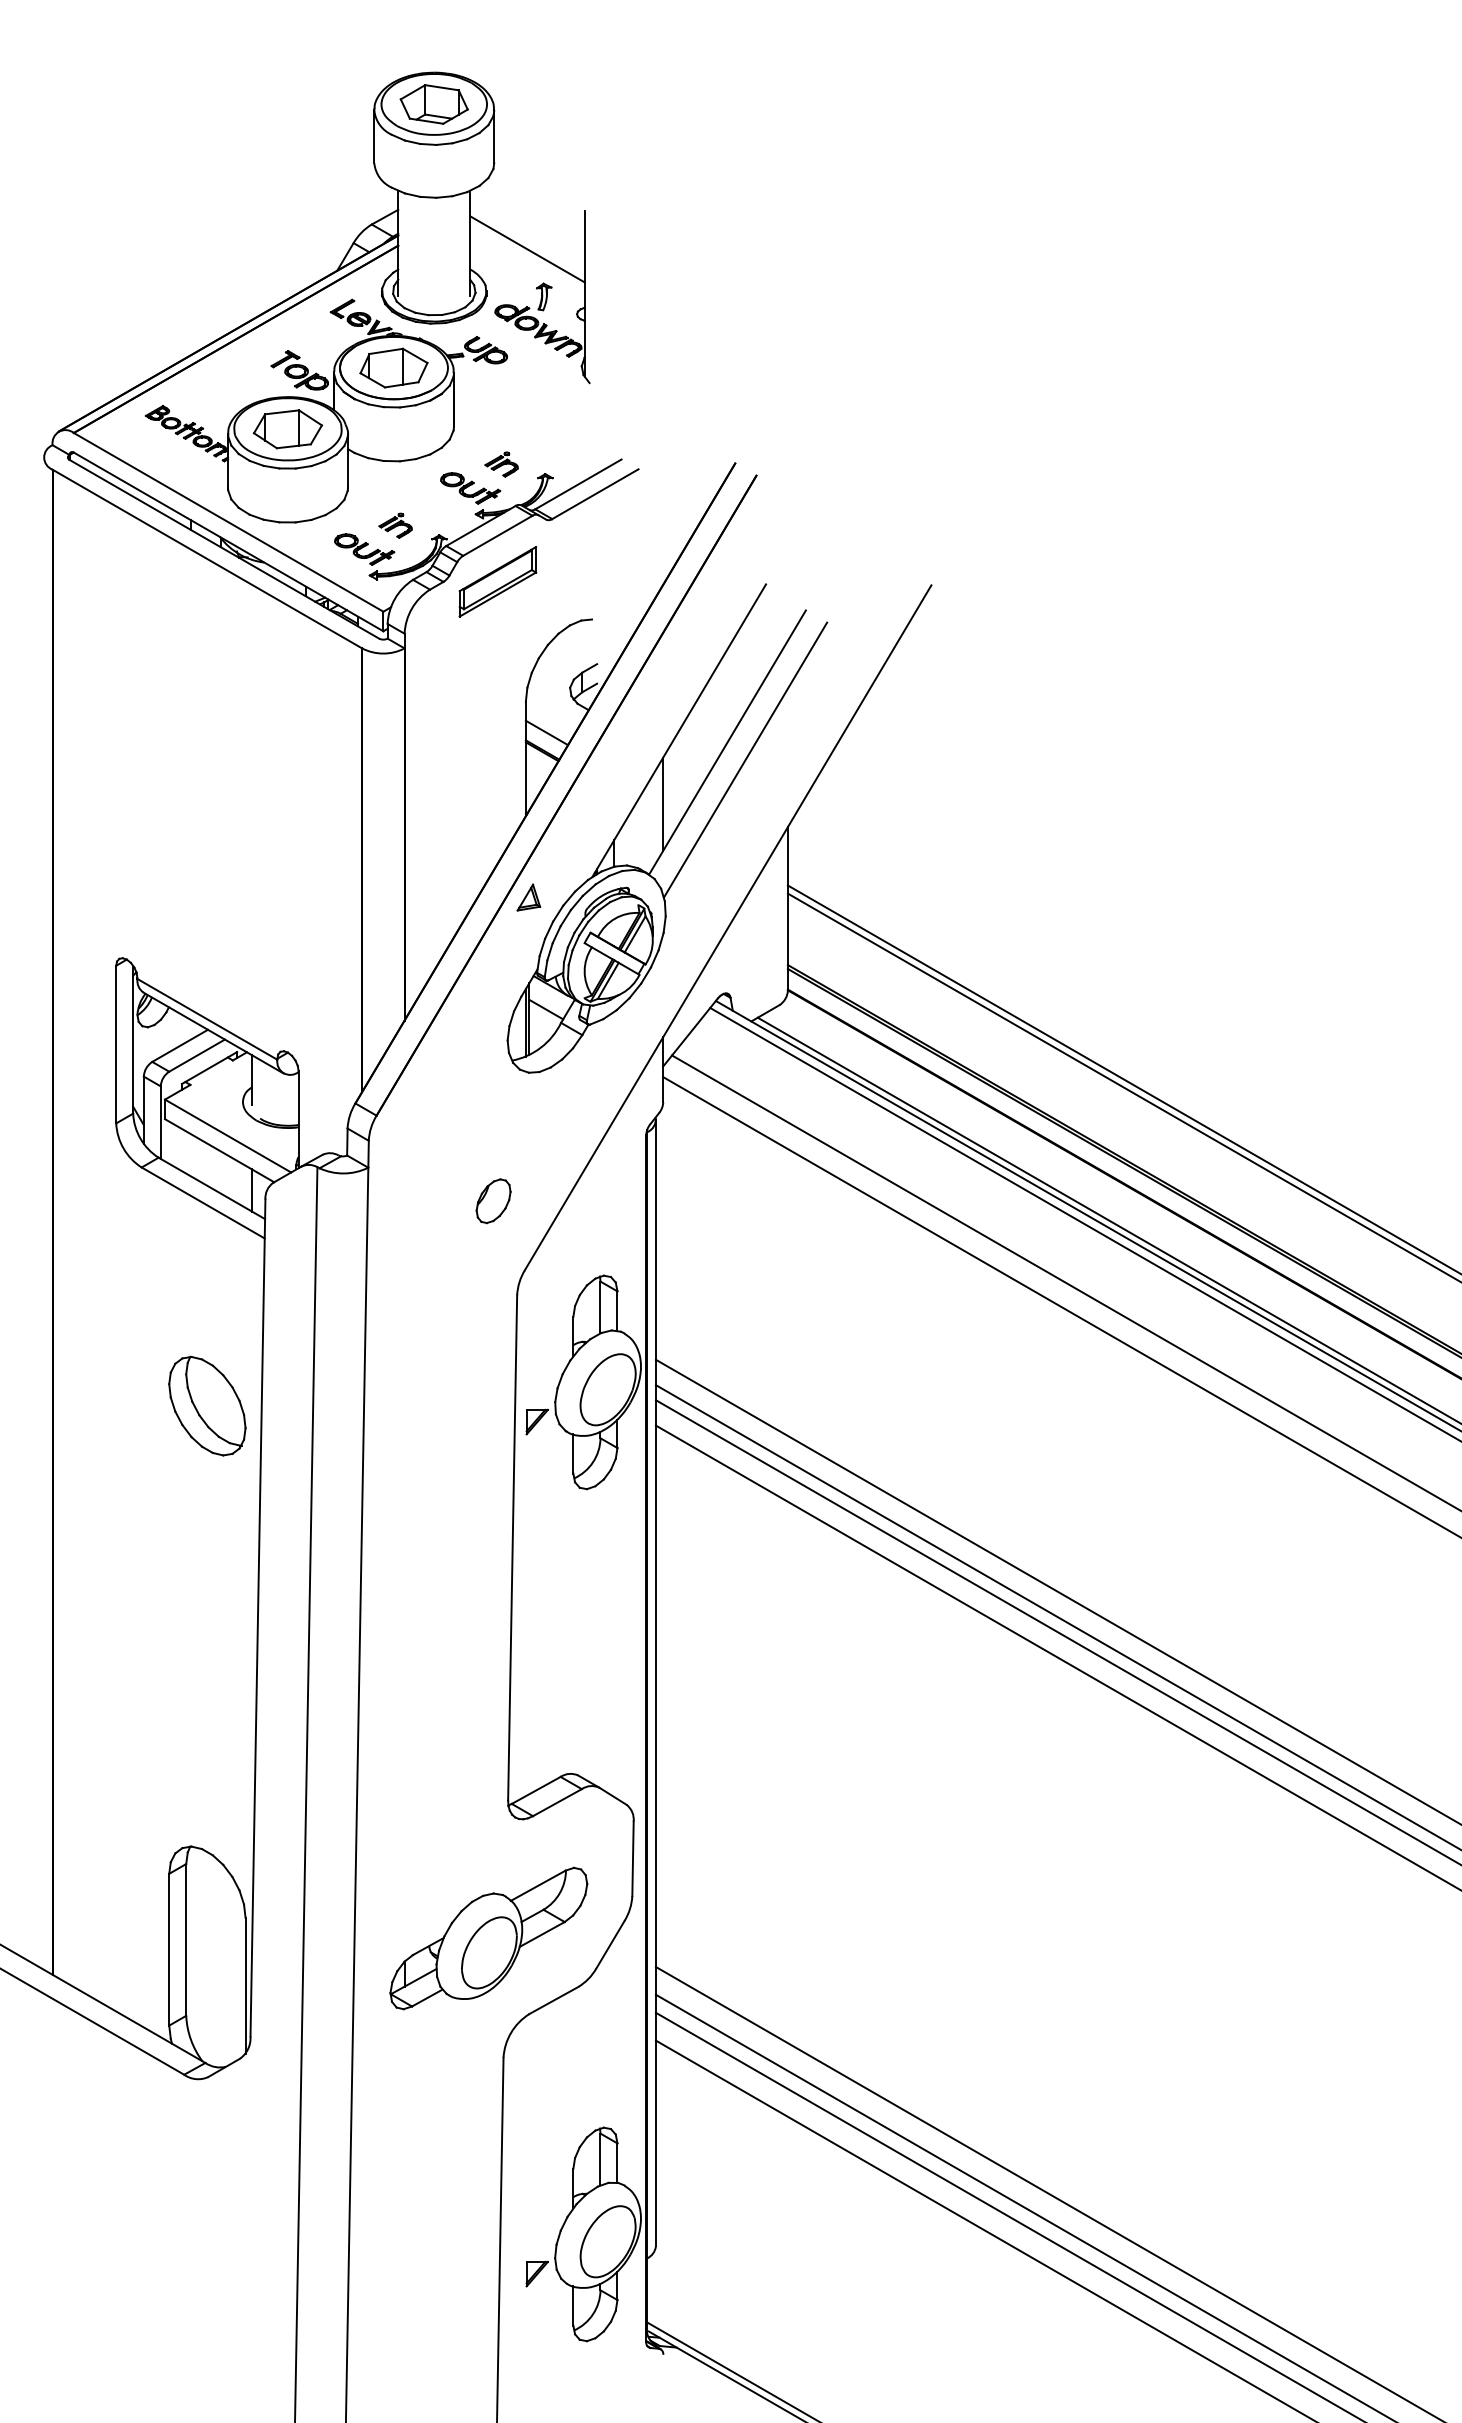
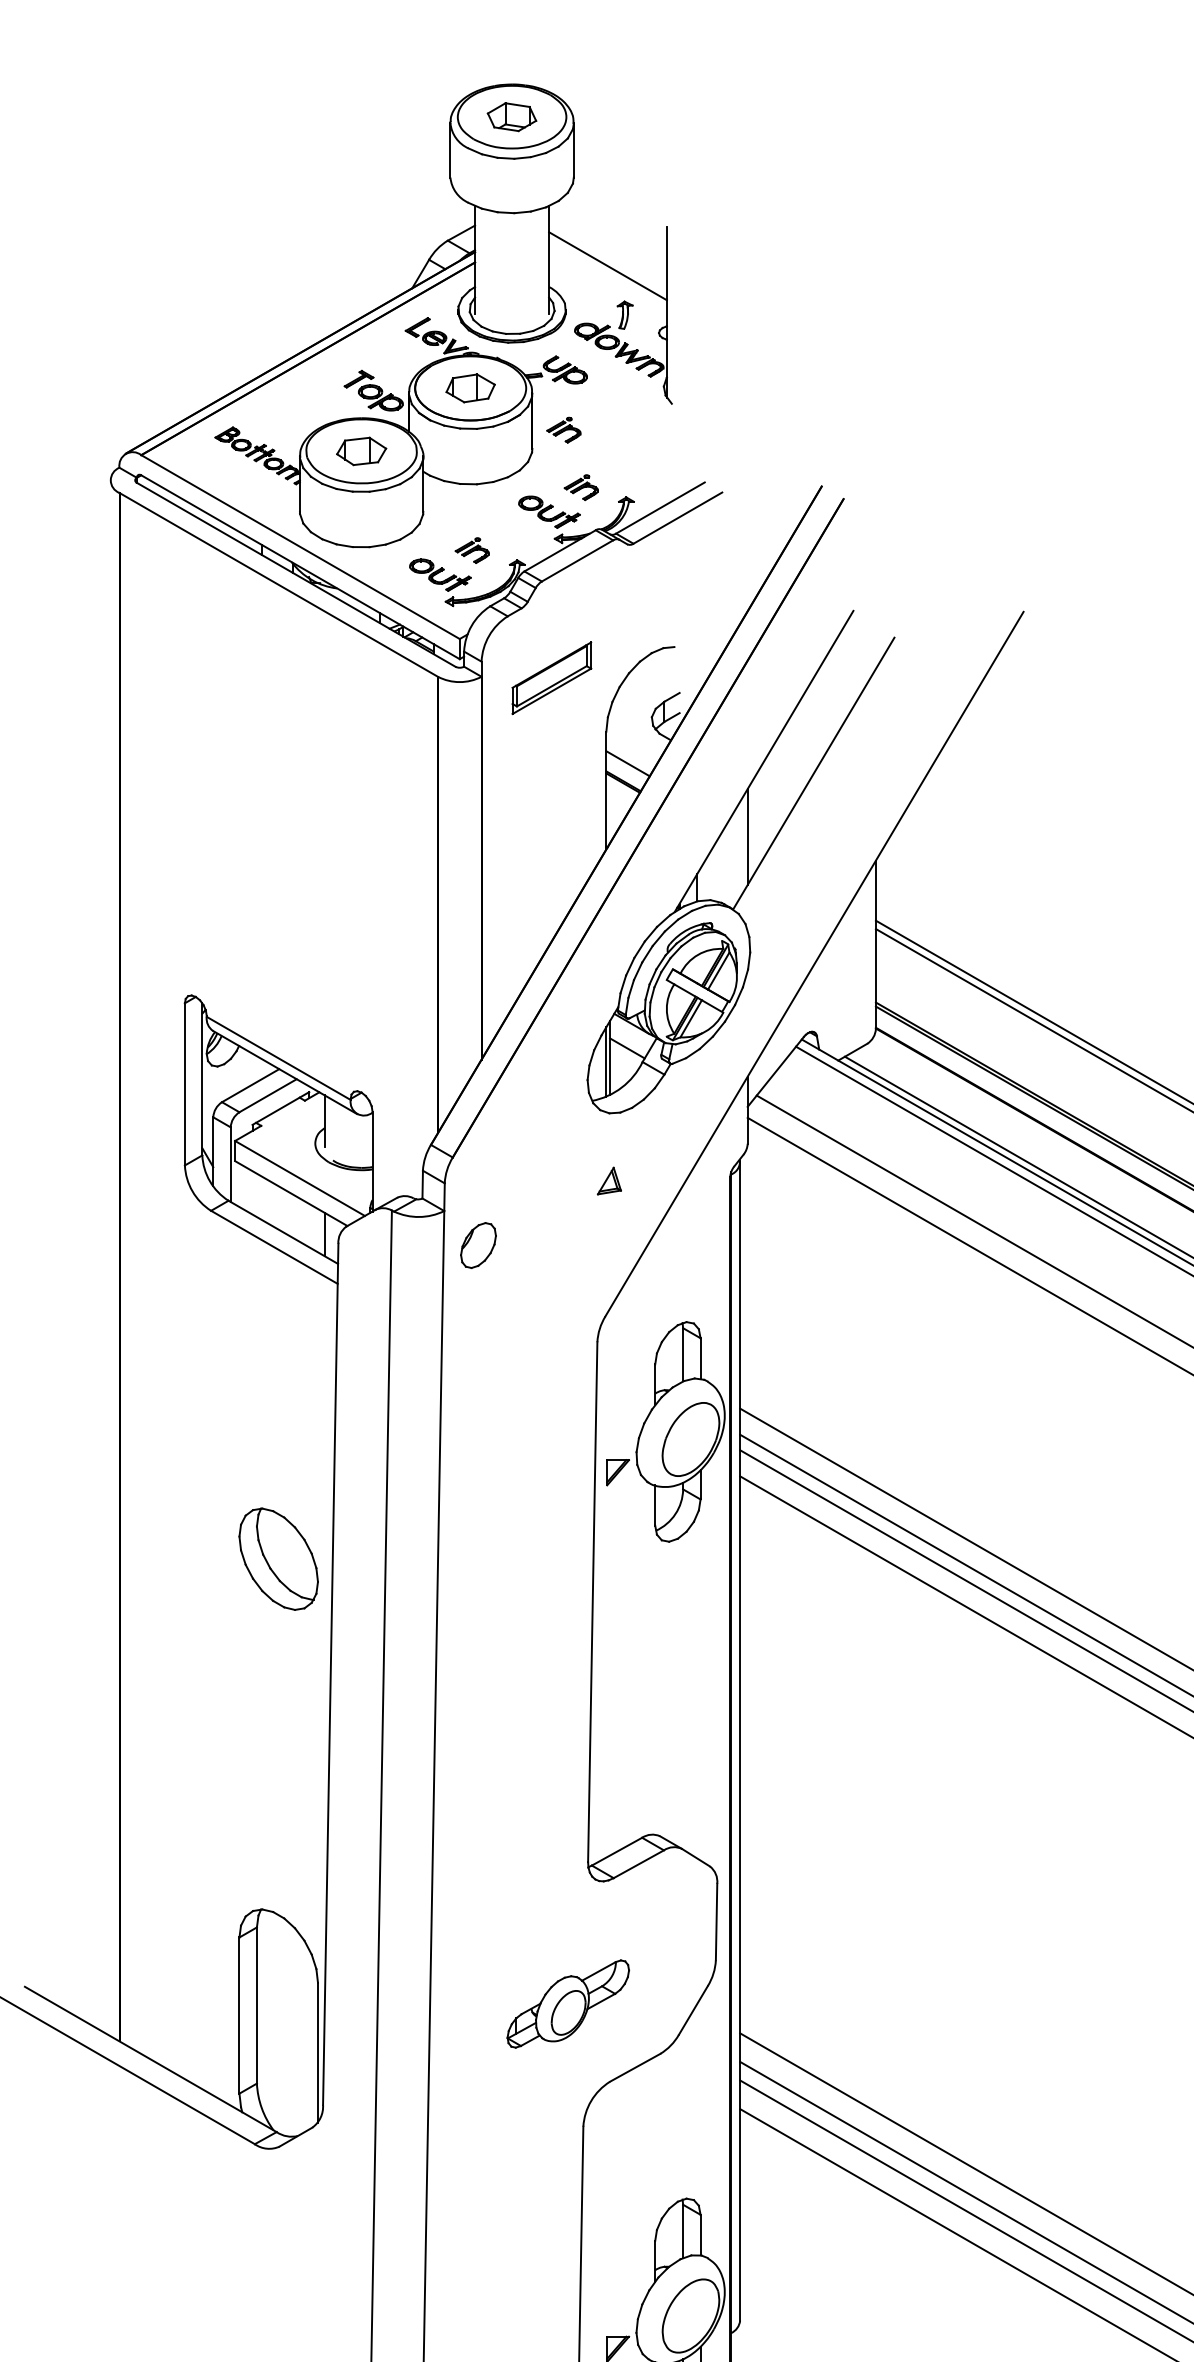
part: (433, 104) -> (511, 117), size x0.7
part: (393, 367) -> (470, 387), size x0.7
part: (484, 408) -> (563, 429), added
part: (287, 429) -> (361, 451), size x0.7
part: (497, 581) -> (551, 677), moved
line: (745, 759) -> (832, 791), removed
part: (528, 897) -> (609, 1180), moved
part: (493, 1201) -> (478, 1245), moved
part: (207, 1405) -> (278, 1558), moved
part: (488, 1938) -> (567, 2004), size x0.6

